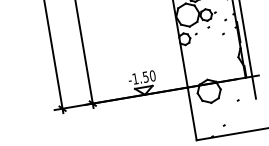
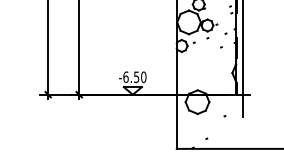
text: (135, 79) -> (125, 77), -1.50 -> -6.50

